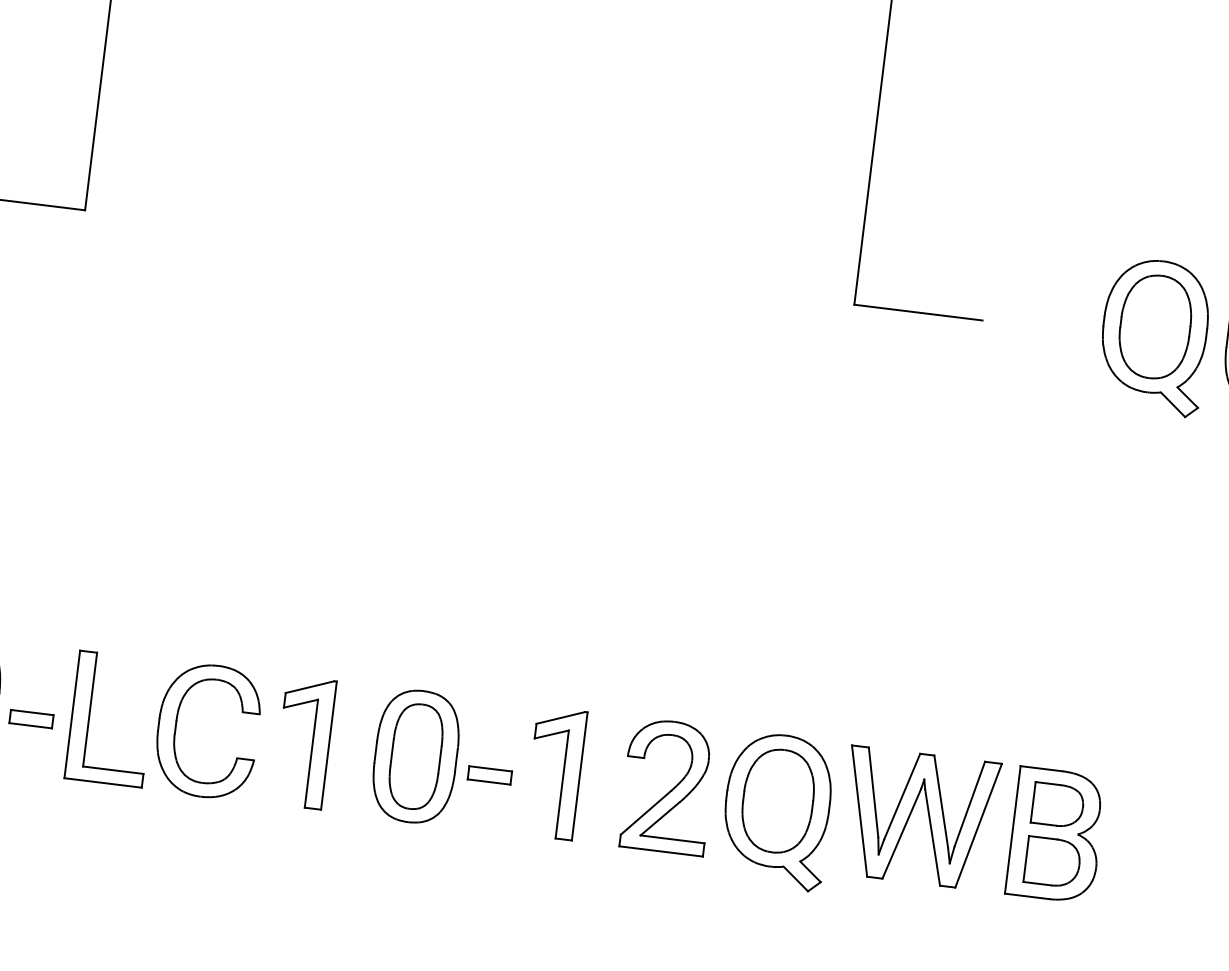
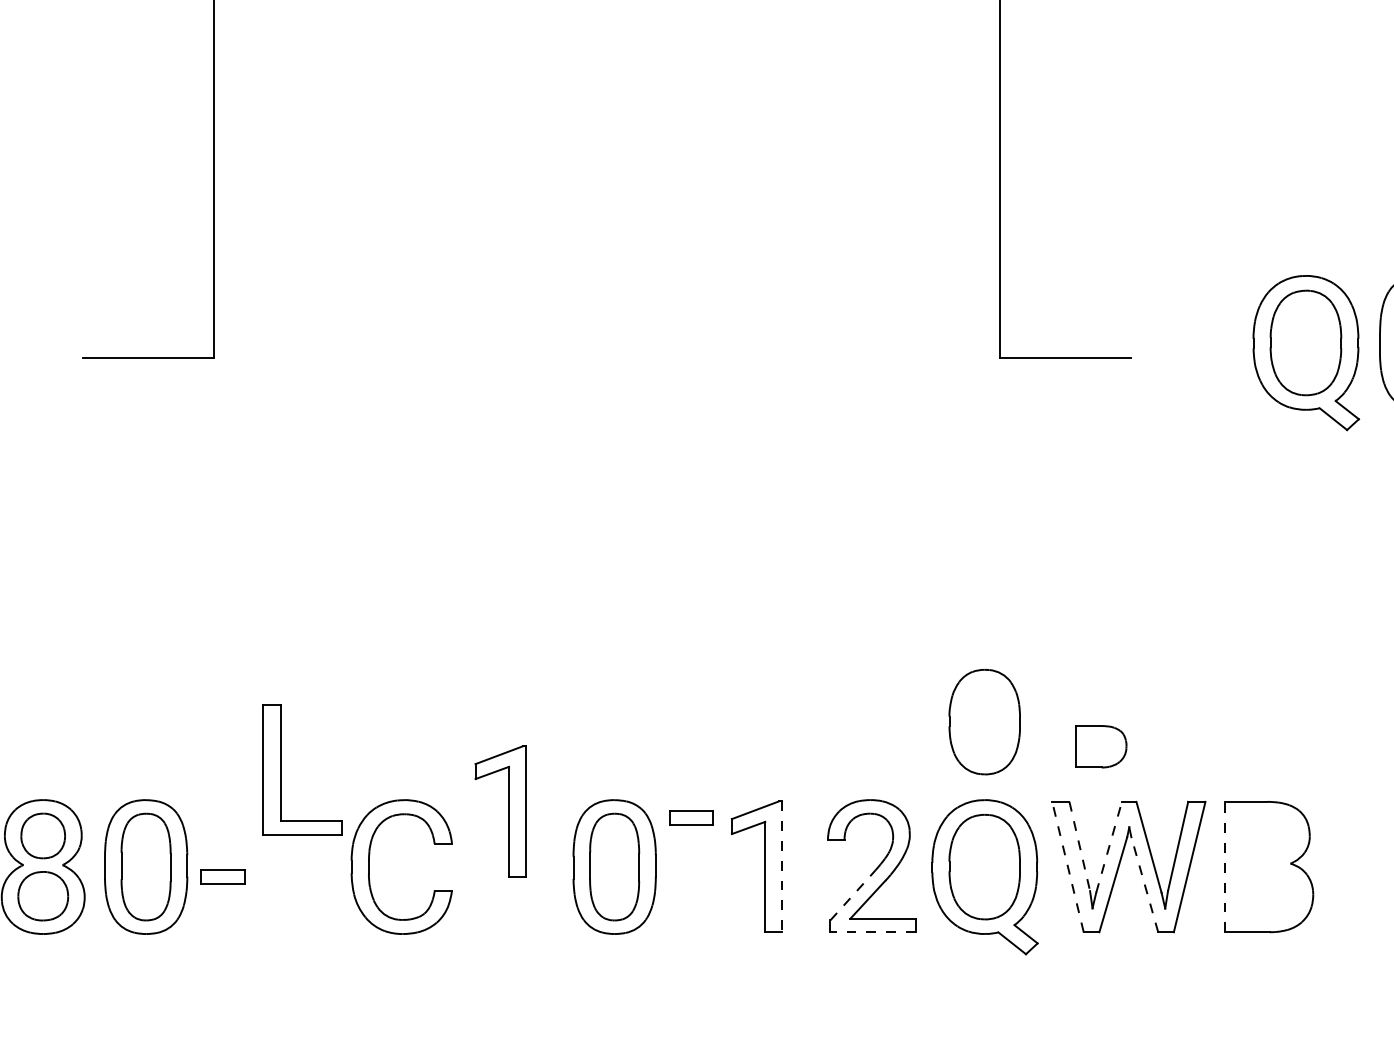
part: (795, 659) -> (984, 722), added
part: (90, 716) -> (281, 769), moved
part: (312, 743) -> (508, 811), moved
part: (490, 775) -> (691, 817), moved
line: (579, 777) -> (781, 867), solid -> dashed
line: (873, 792) -> (1079, 846), solid -> dashed
line: (902, 795) -> (1109, 846), solid -> dashed
part: (1058, 805) -> (1101, 746), moved
line: (859, 810) -> (1067, 866), solid -> dashed
line: (646, 813) -> (853, 895), solid -> dashed
line: (1012, 829) -> (1224, 866), solid -> dashed
line: (932, 837) -> (1144, 884), solid -> dashed
line: (661, 851) -> (873, 932), solid -> dashed
part: (1052, 862) -> (1268, 894), removed

